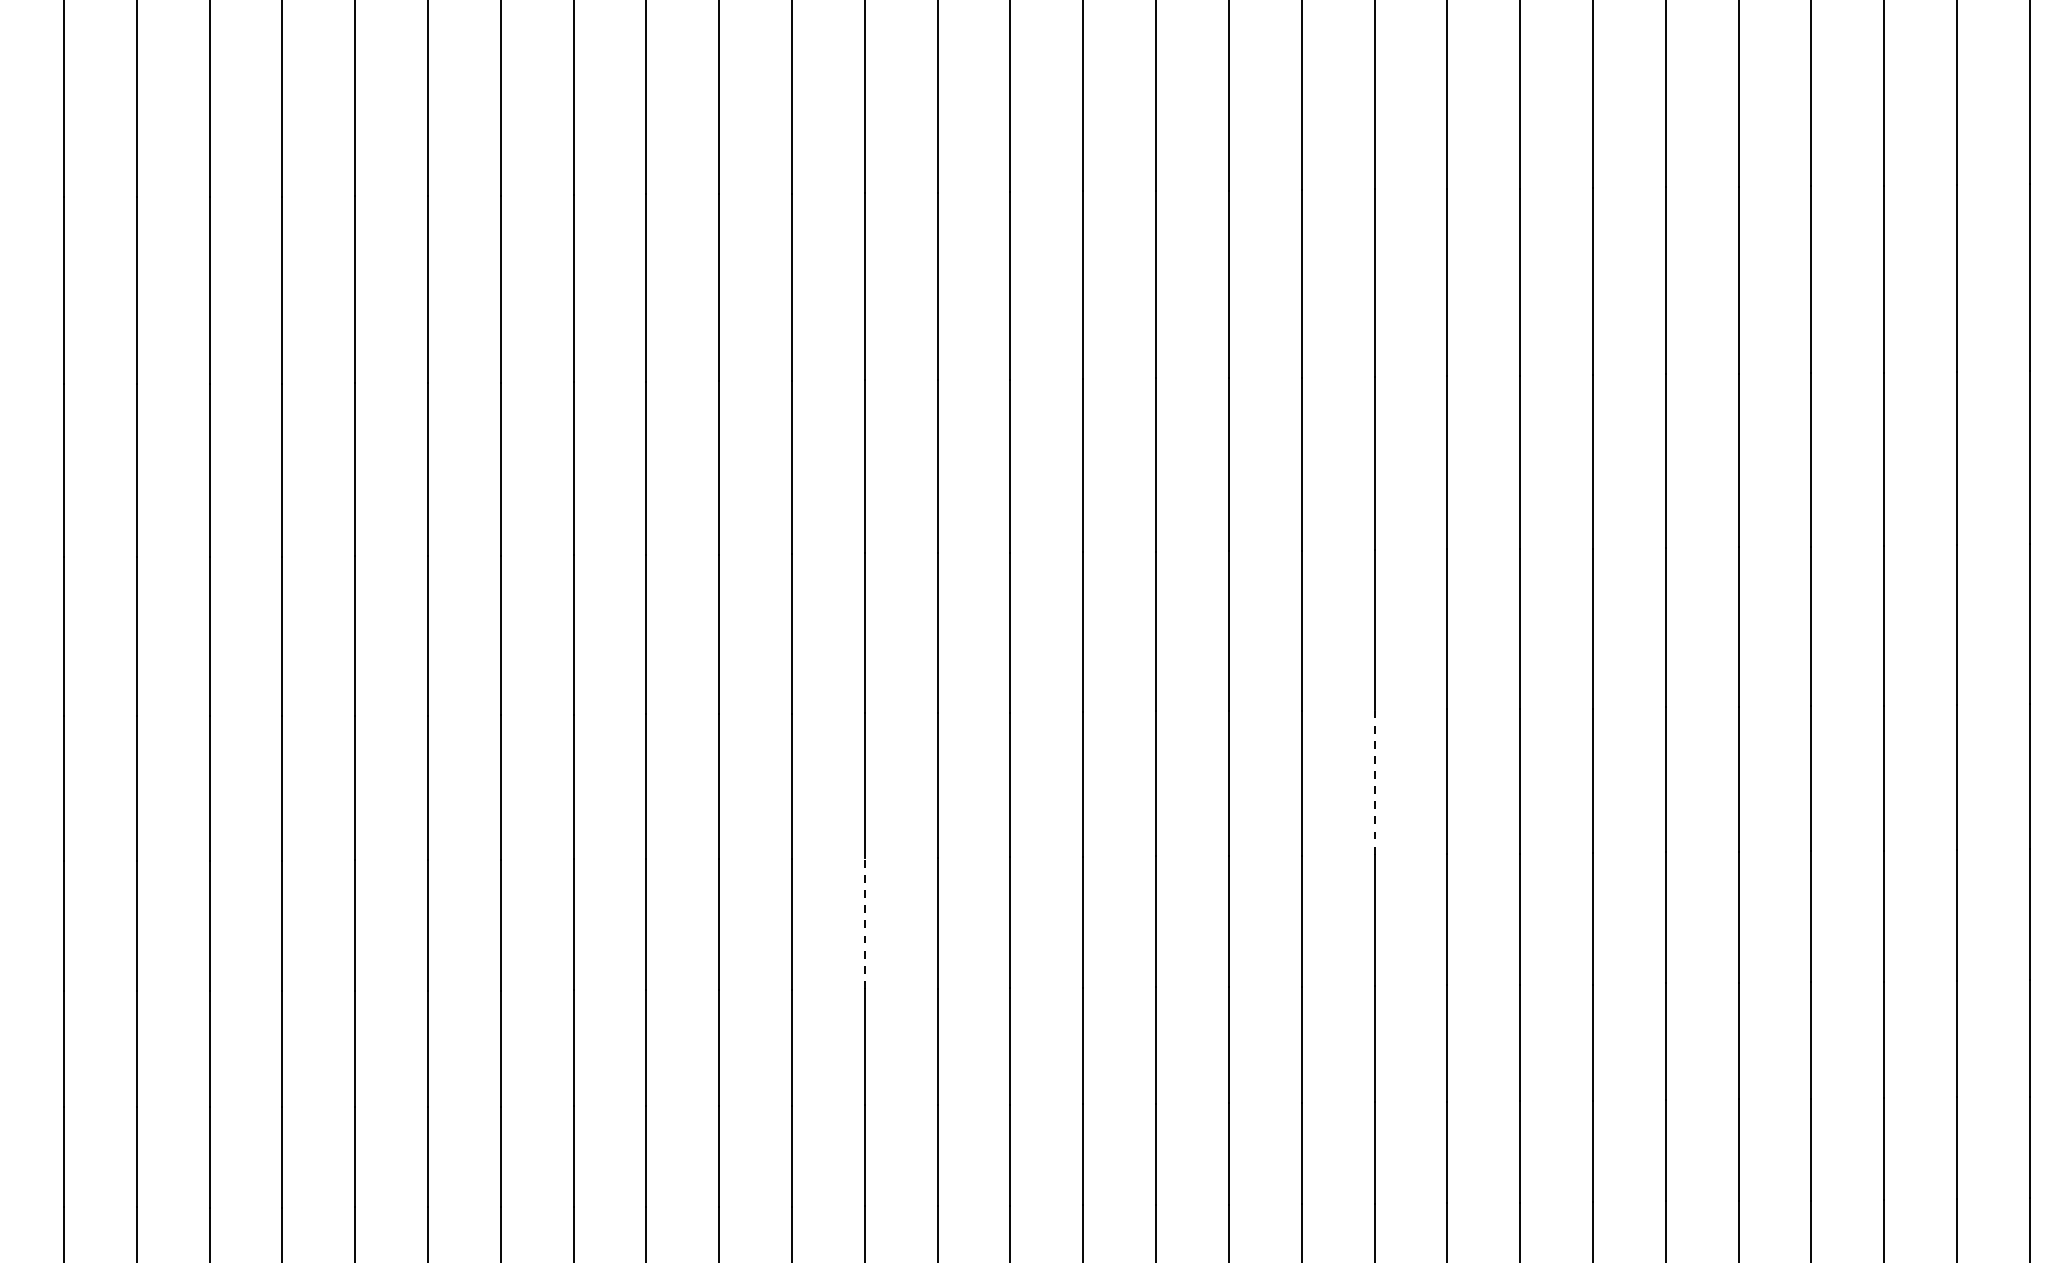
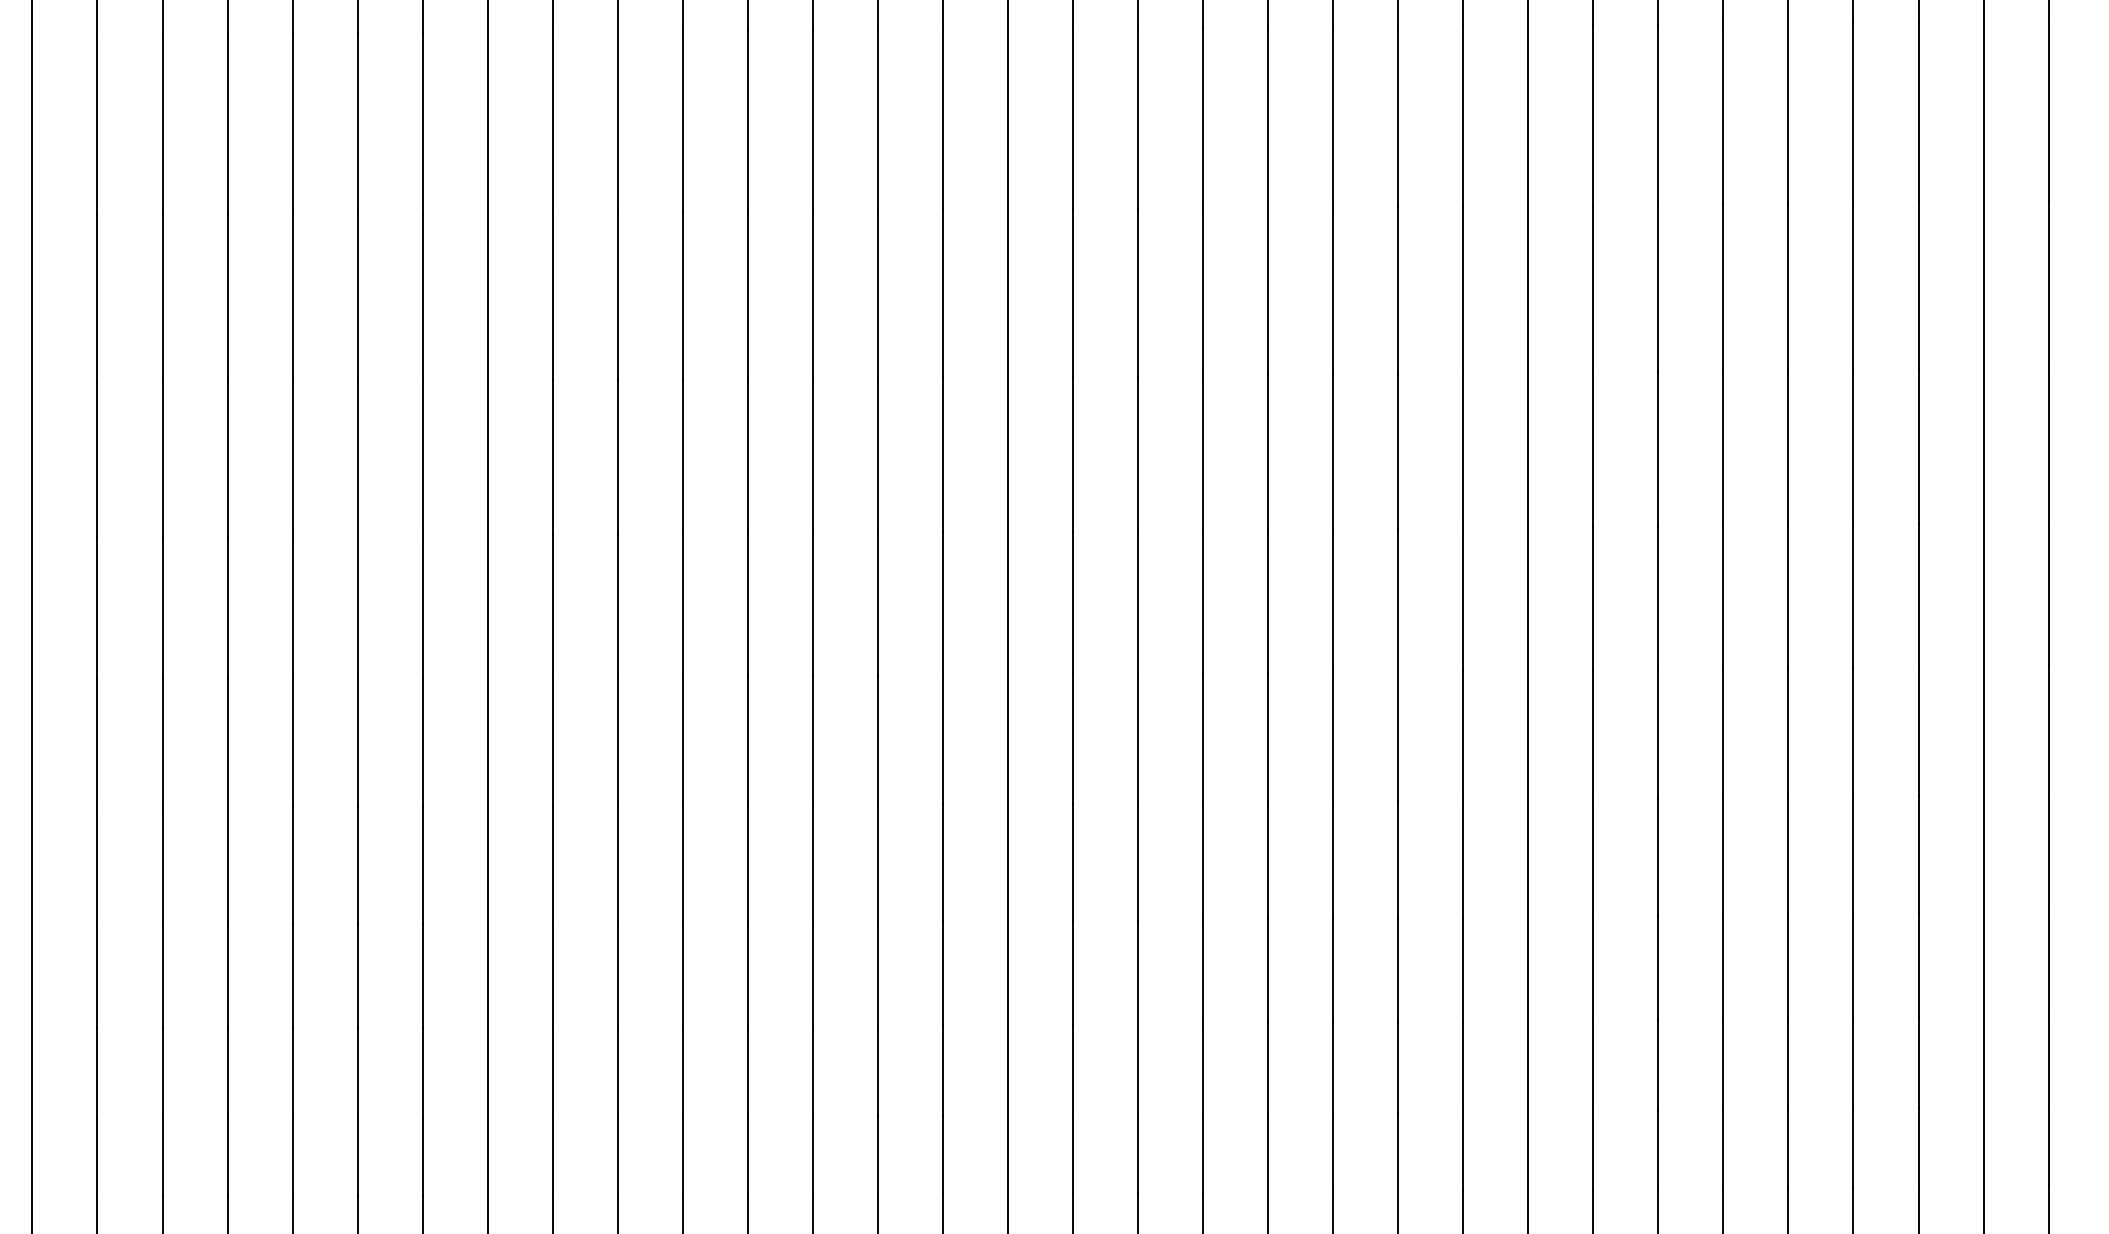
line: (1374, 781) -> (1203, 737), dashed -> solid
line: (864, 922) -> (747, 863), dashed -> solid

